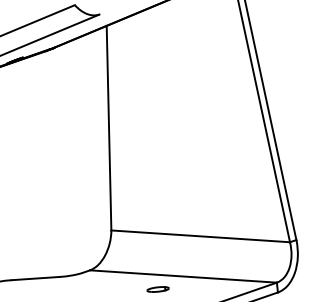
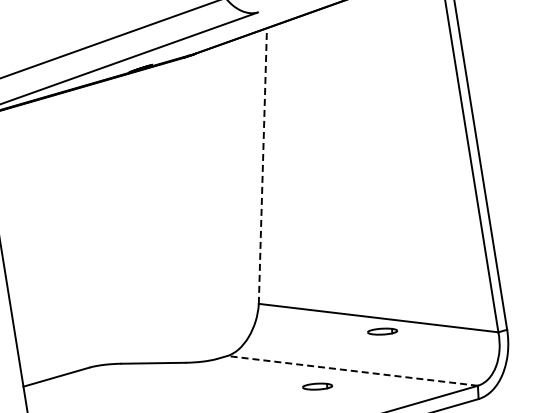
line: (108, 128) -> (262, 166), solid -> dashed
part: (204, 246) -> (382, 331), added
line: (183, 276) -> (352, 370), solid -> dashed

